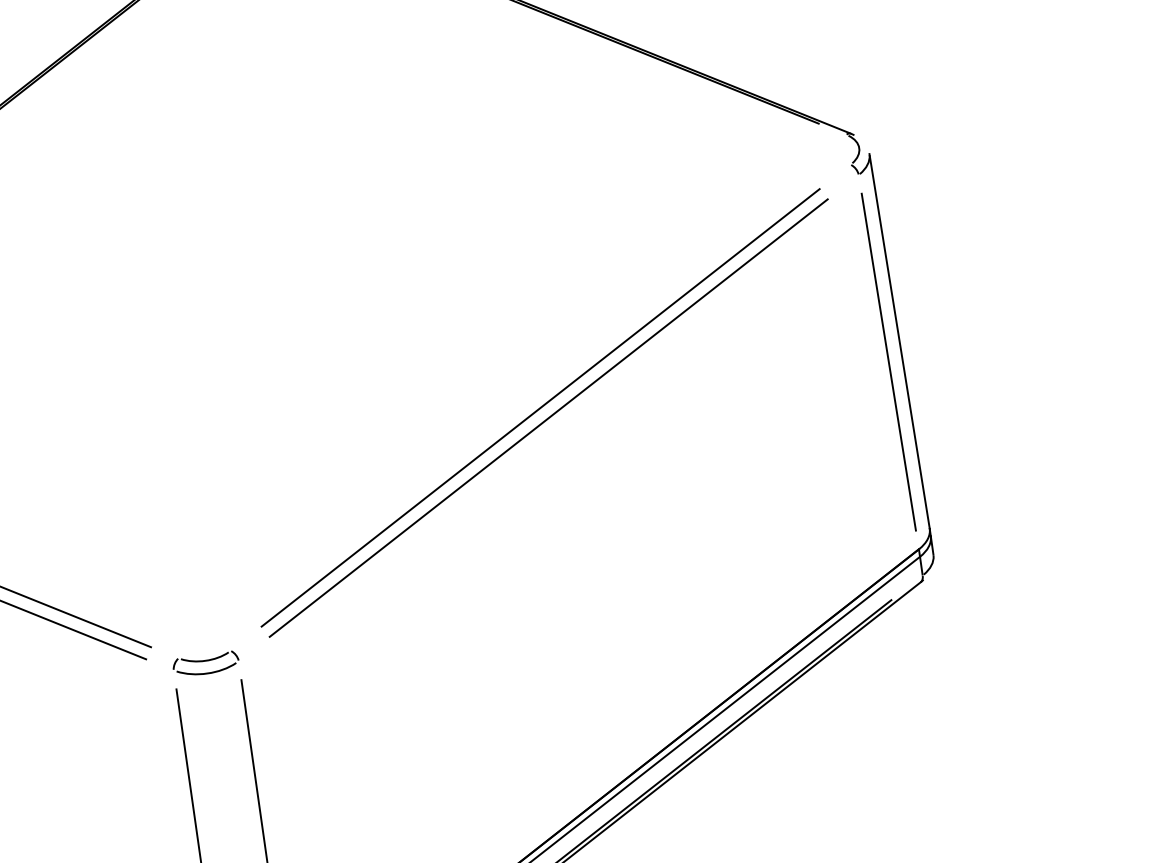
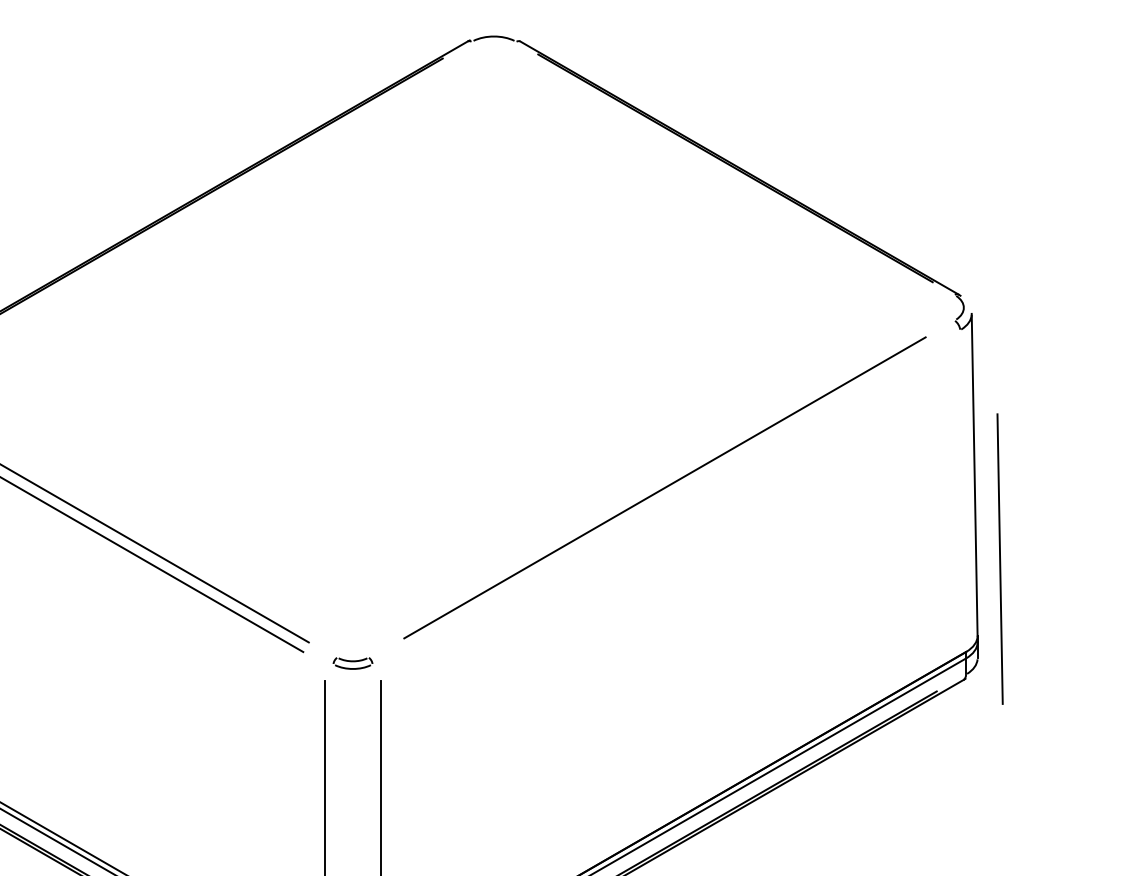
line: (888, 361) -> (999, 558), moved
line: (548, 417) -> (670, 496), removed
part: (205, 664) -> (352, 663), size x0.7

